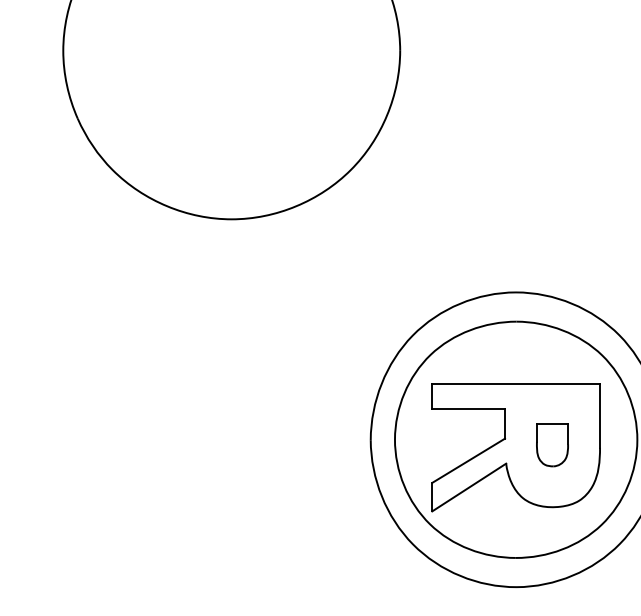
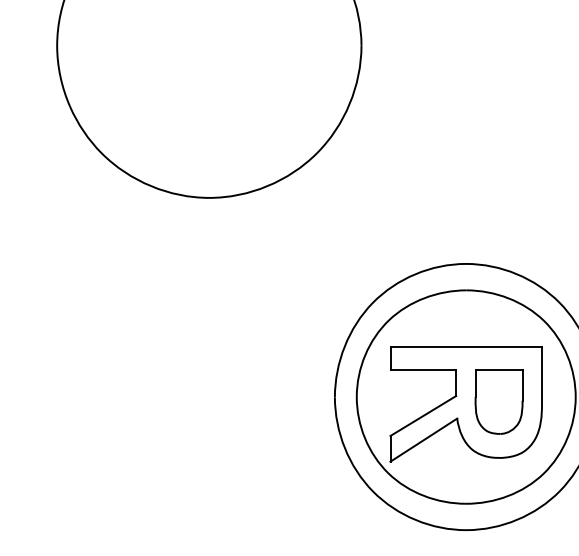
part: (552, 444) -> (499, 401), size x1.67

